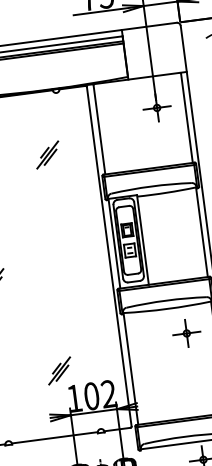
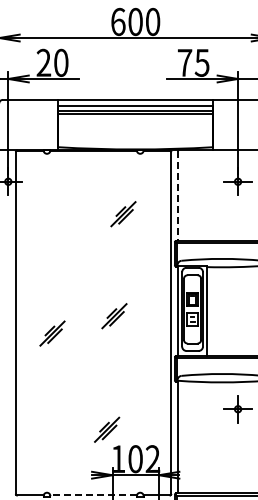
line: (99, 130) -> (178, 196), solid -> dashed
part: (52, 257) -> (114, 316), added
line: (54, 437) -> (93, 495), solid -> dashed

